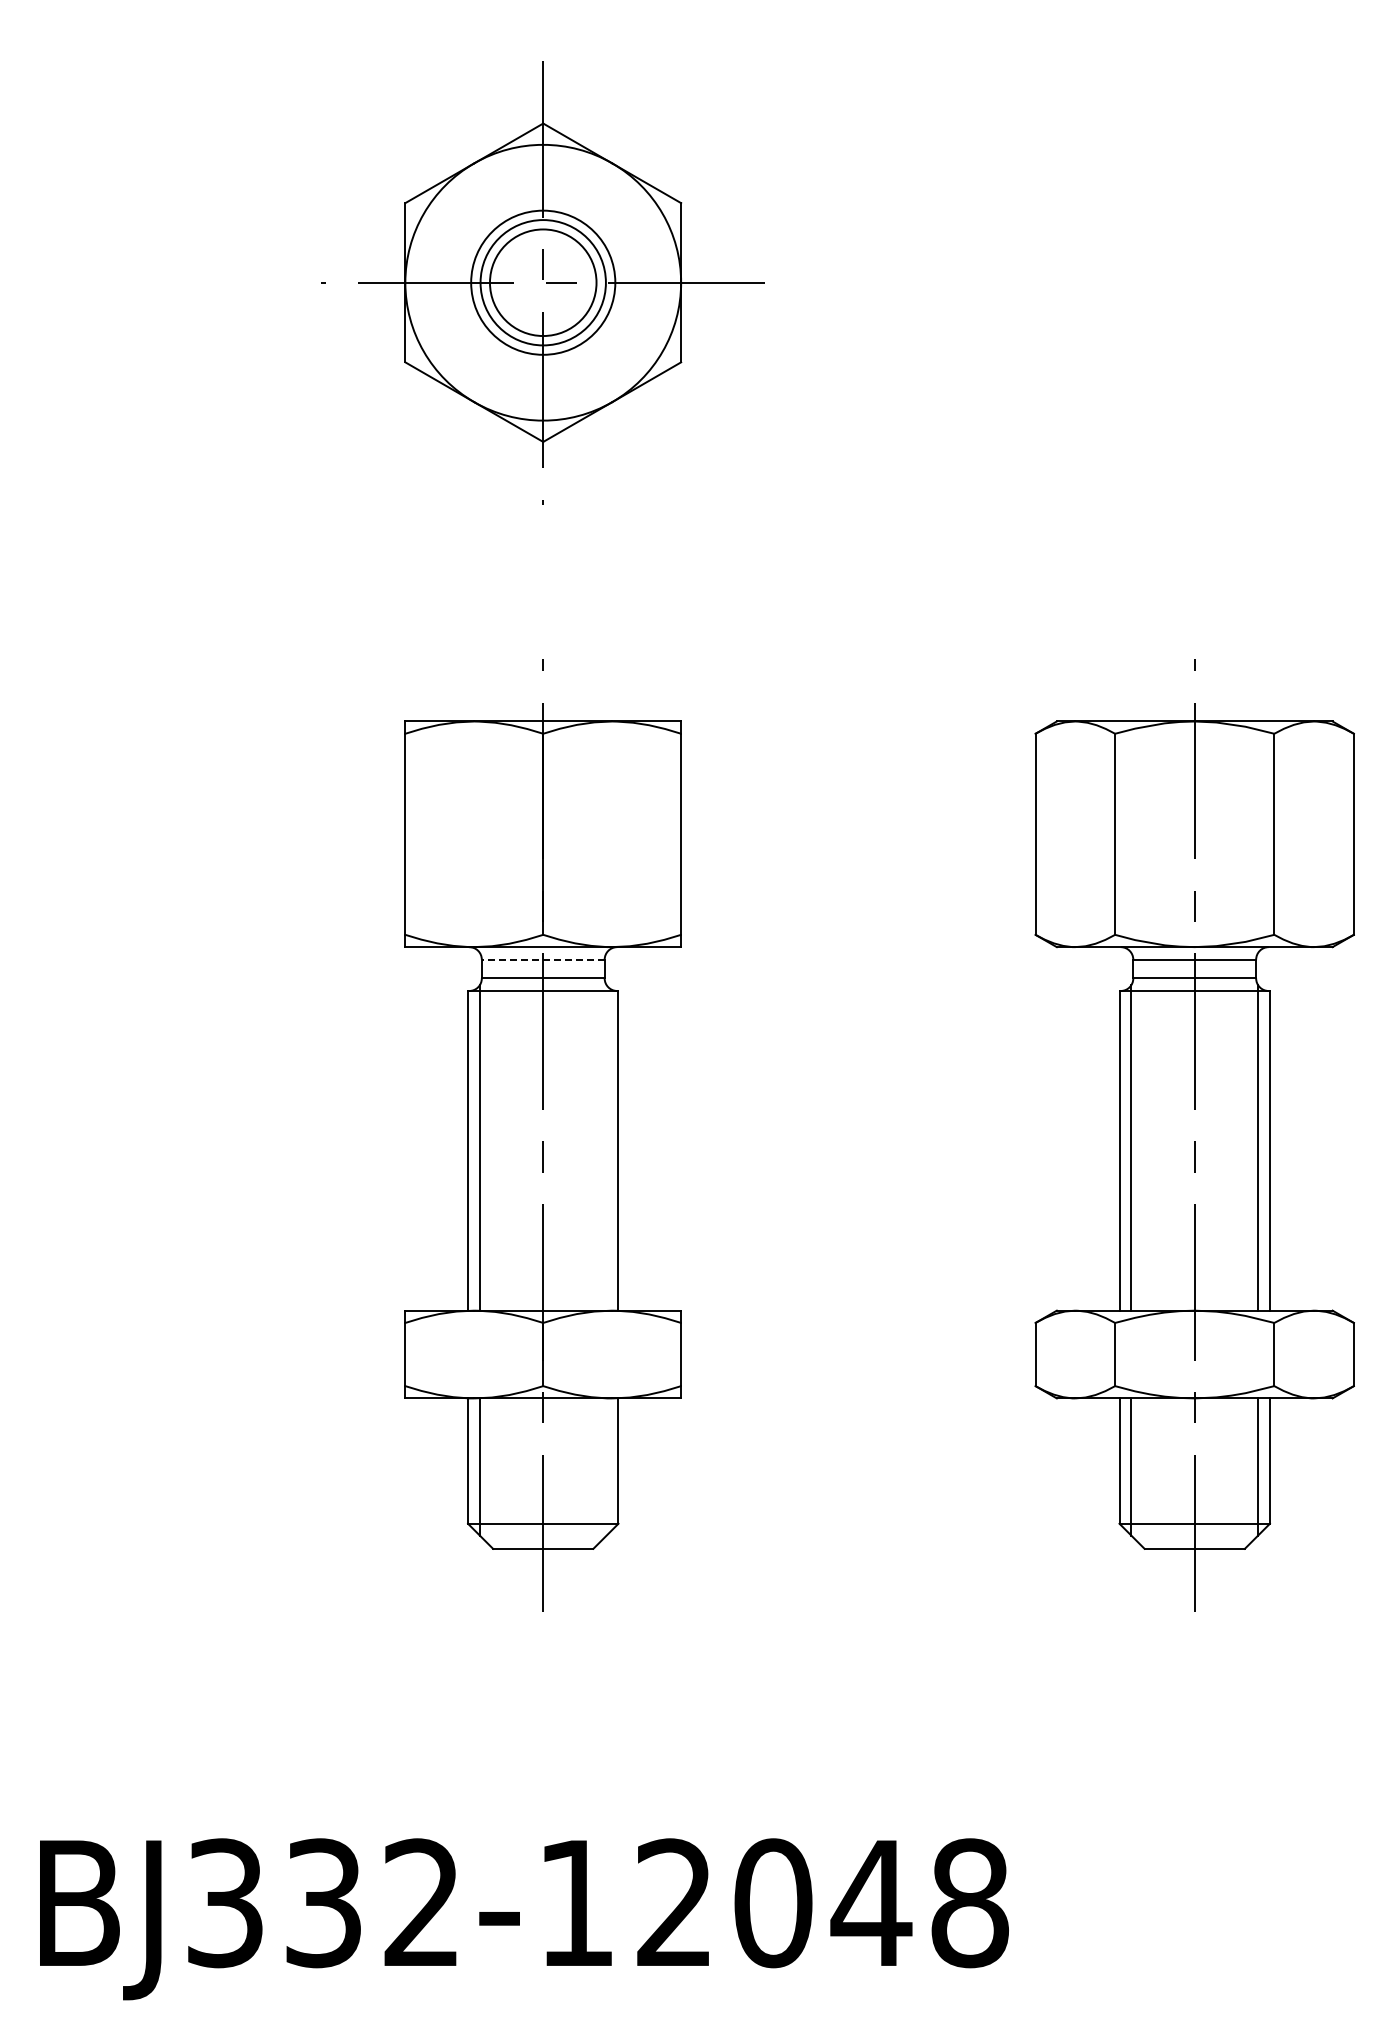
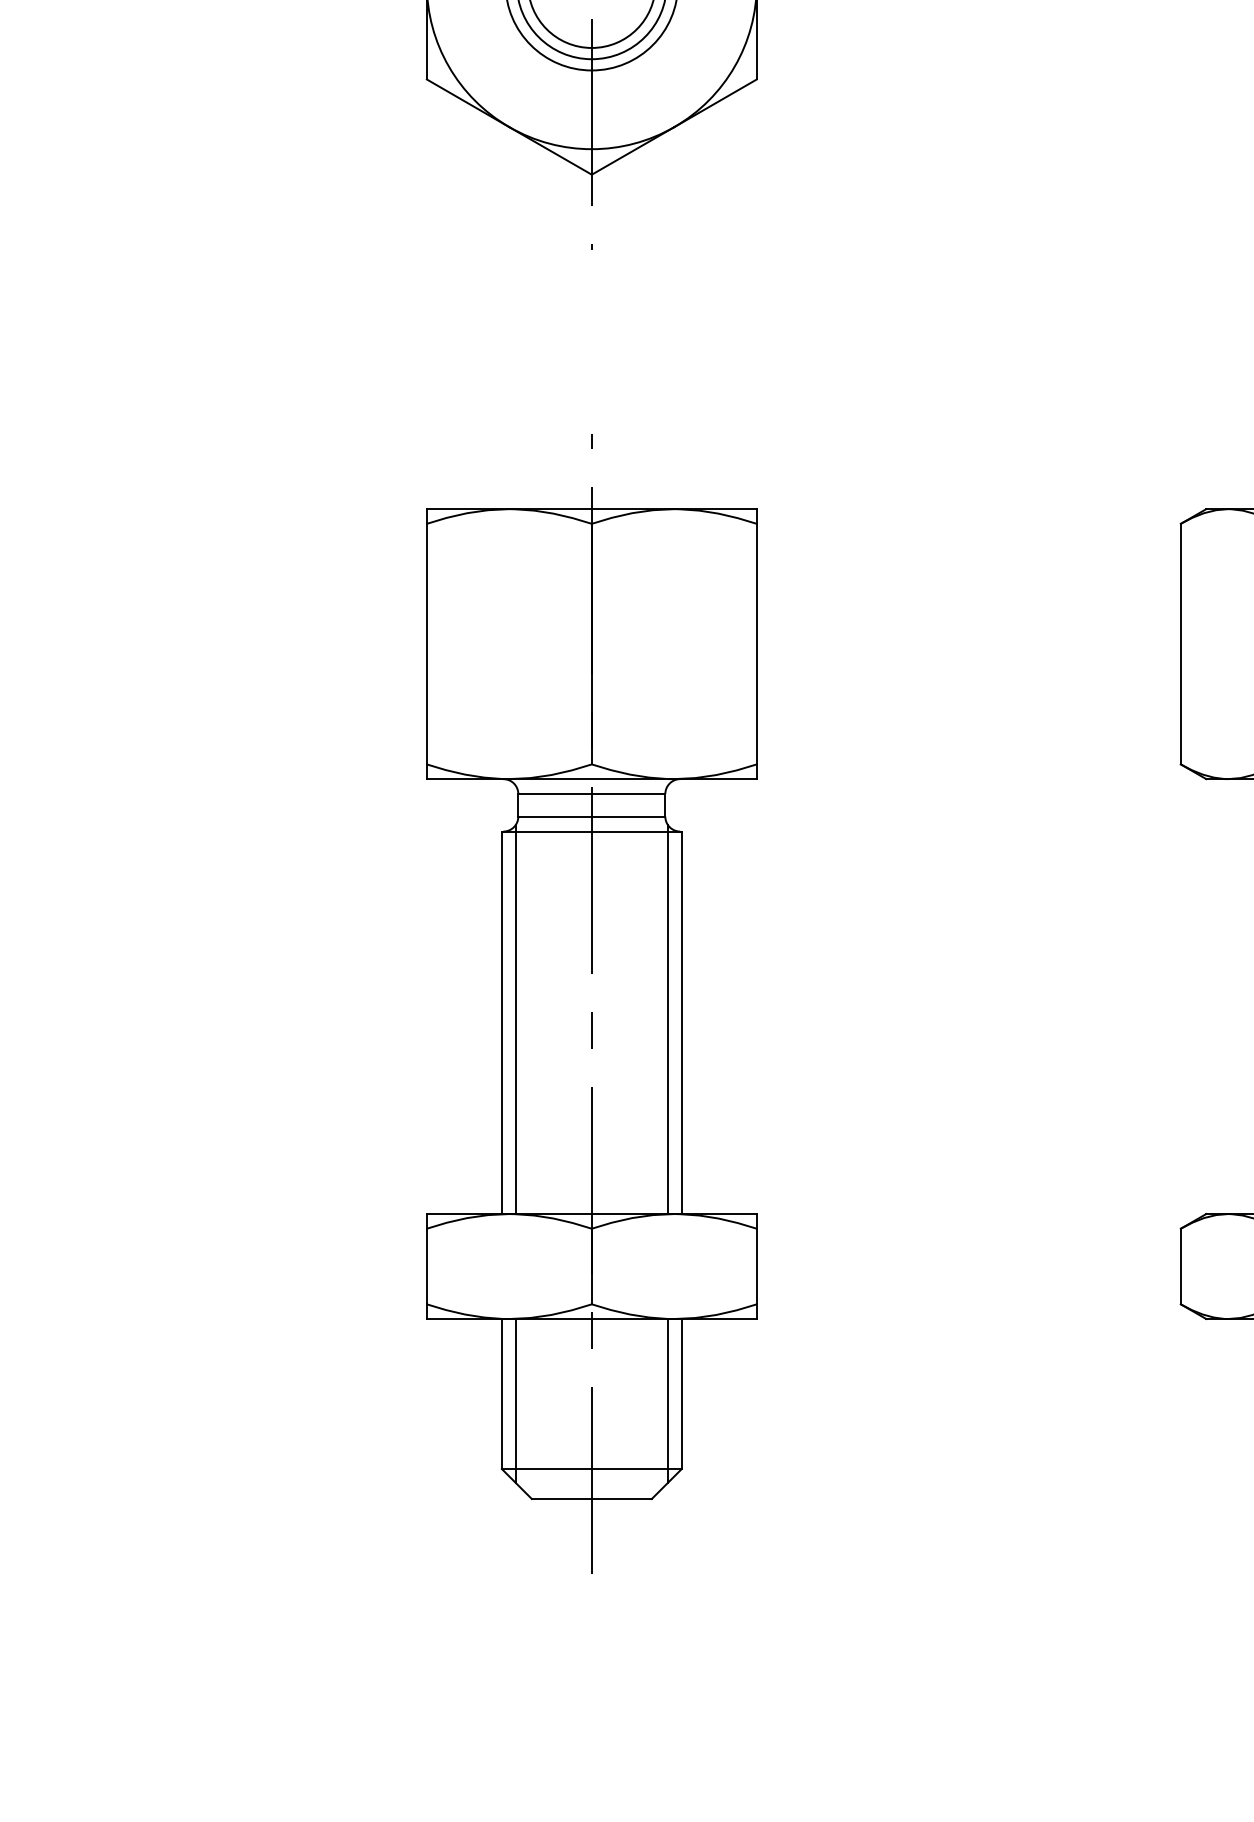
line: (542, 959) -> (590, 793), dashed -> solid
line: (606, 1147) -> (667, 1018), added
line: (606, 1466) -> (667, 1400), added

